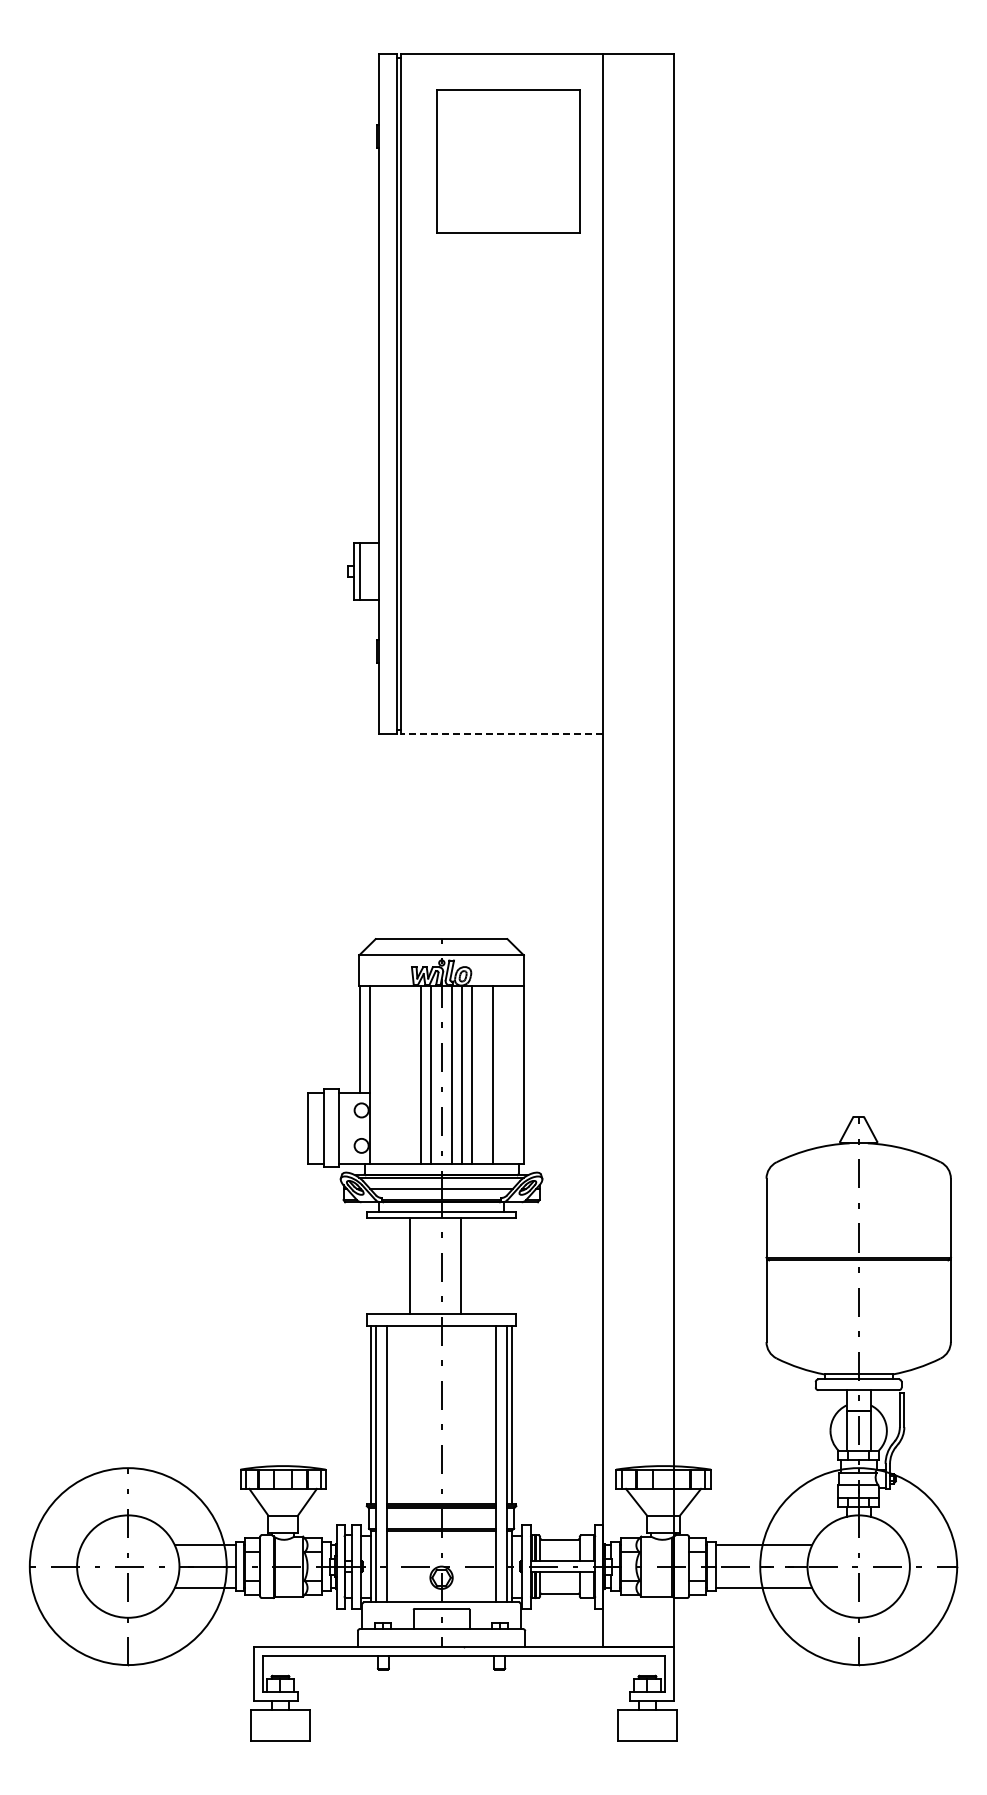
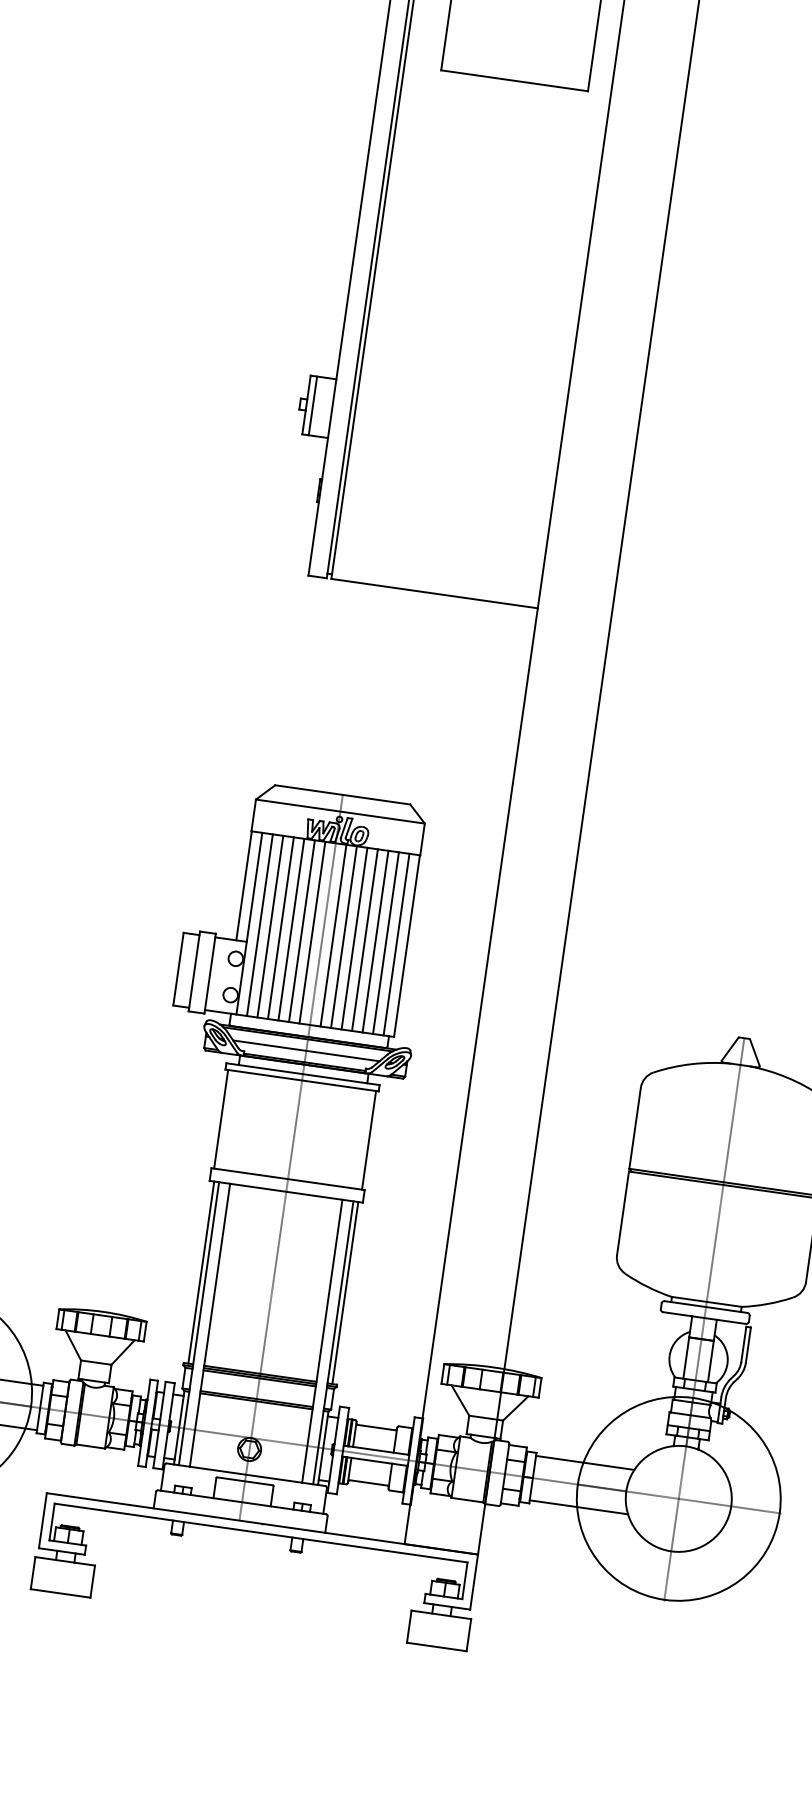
line: (502, 734) -> (435, 594), dashed -> solid
line: (380, 1074) -> (260, 924), added
line: (390, 1074) -> (270, 926), added
line: (400, 1074) -> (280, 927), added
line: (410, 1074) -> (291, 929), added
line: (482, 1074) -> (364, 939), added
line: (503, 1074) -> (386, 942), added
line: (513, 1074) -> (396, 944), added
line: (410, 1265) -> (221, 1118), moved
line: (460, 1265) -> (368, 1139), moved

